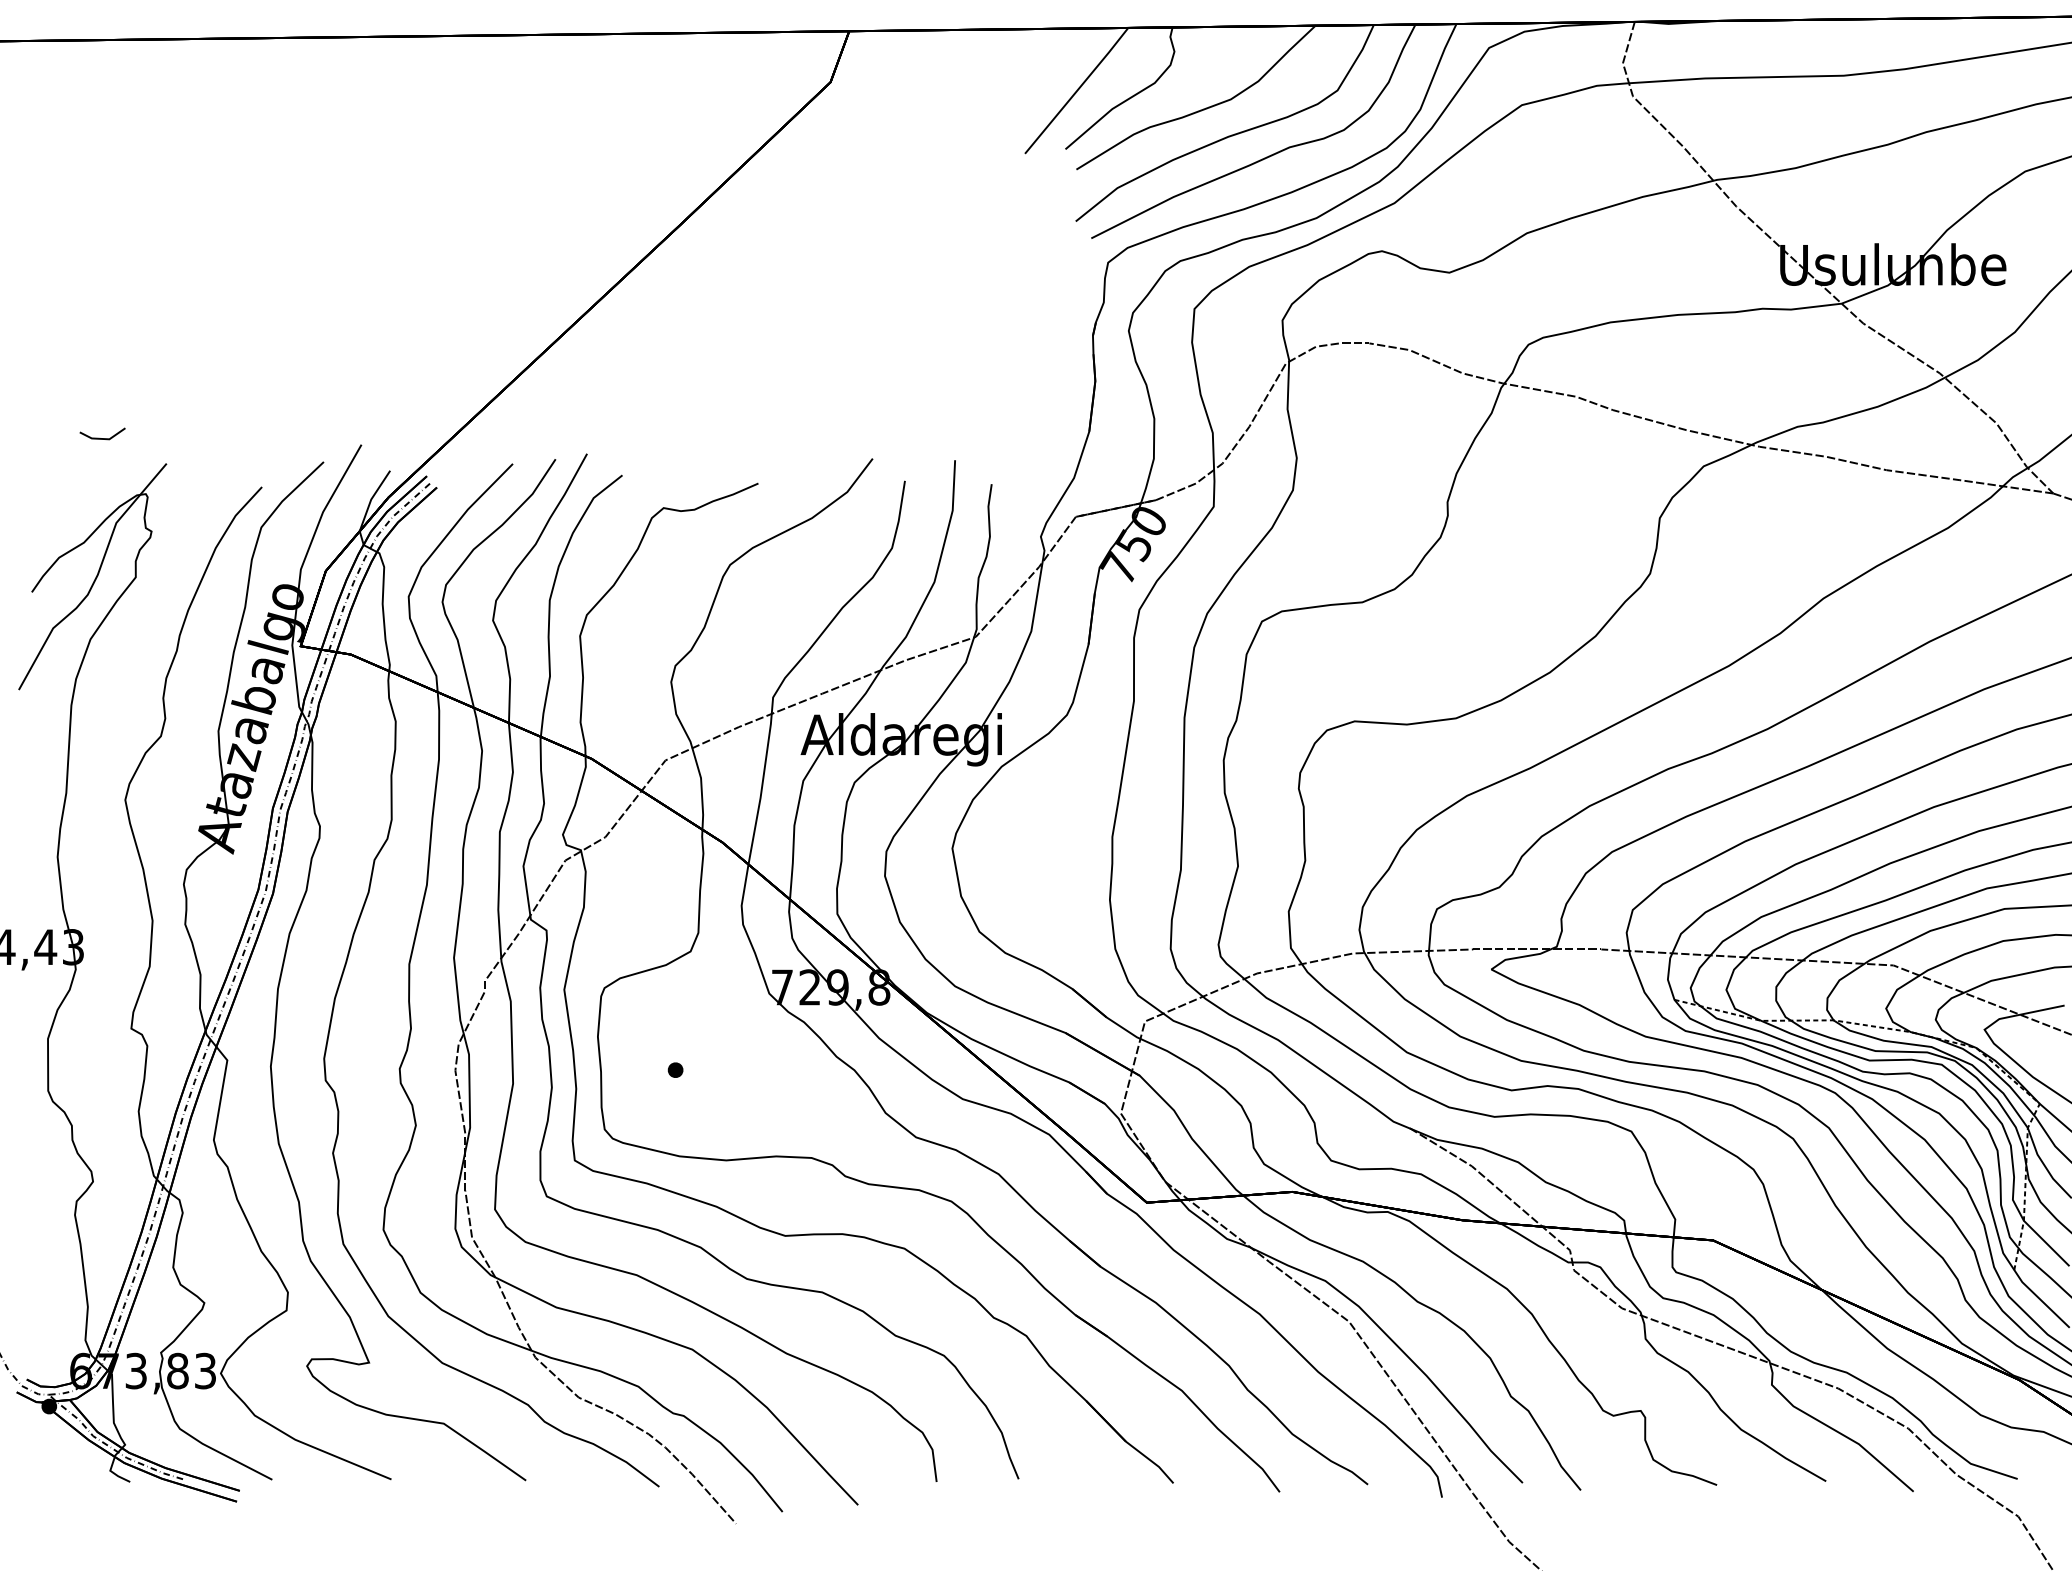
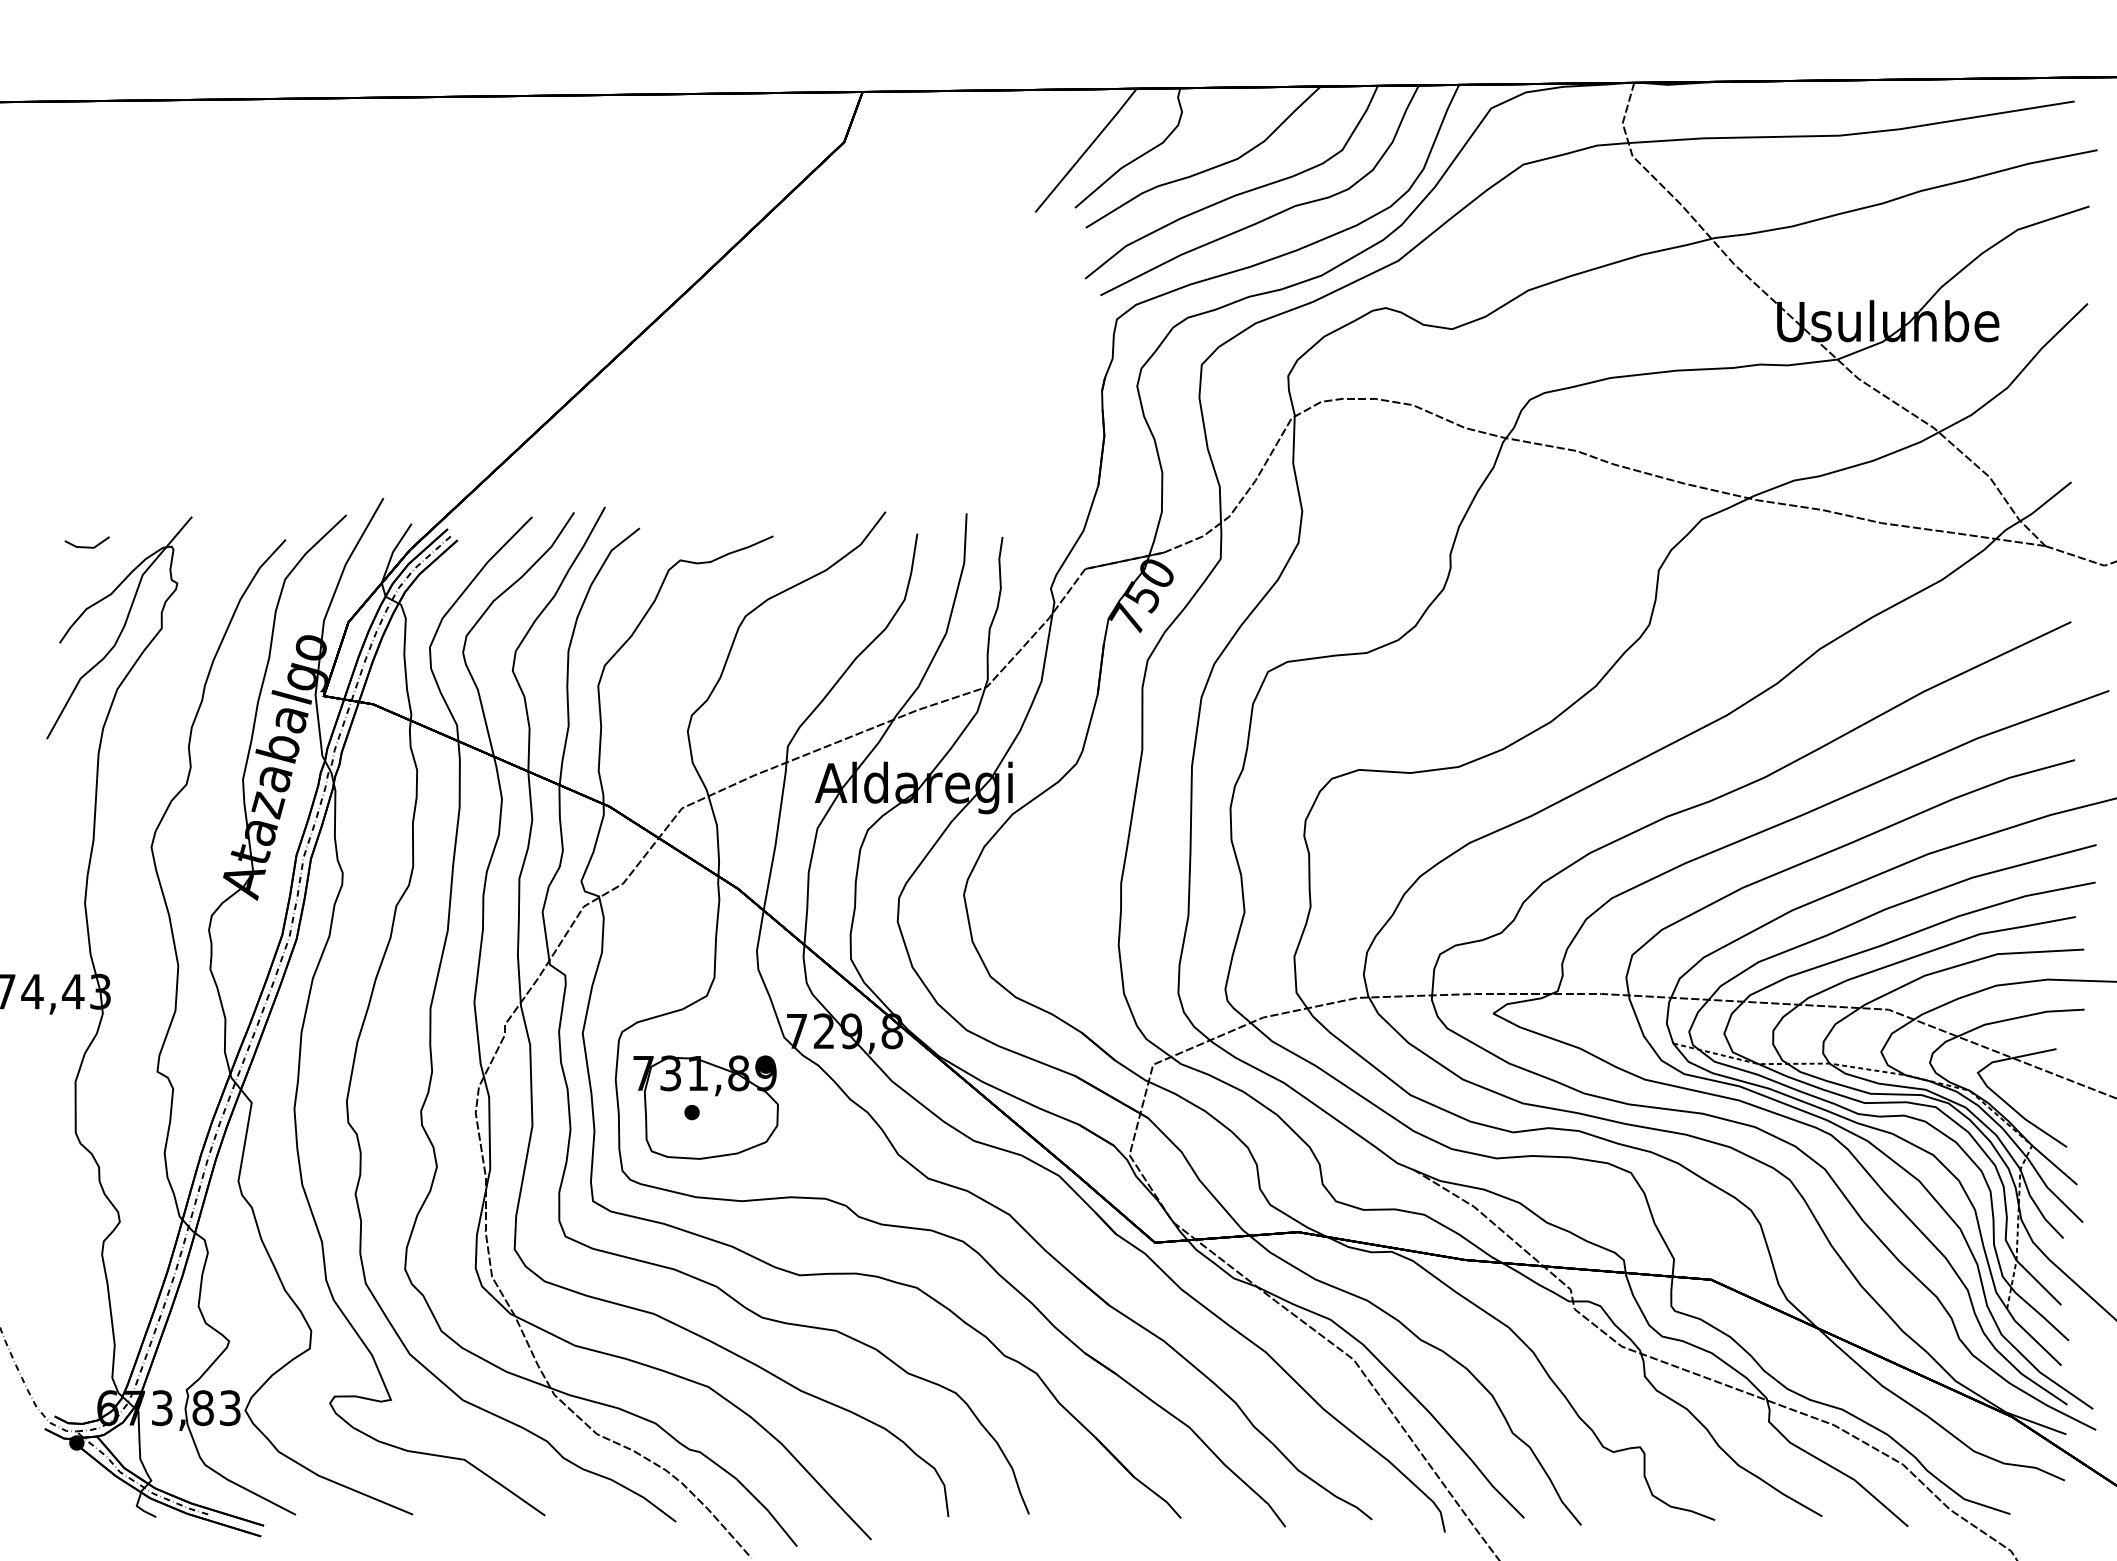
line: (101, 437) -> (86, 546), moved
part: (689, 1065) -> (705, 1107), added

